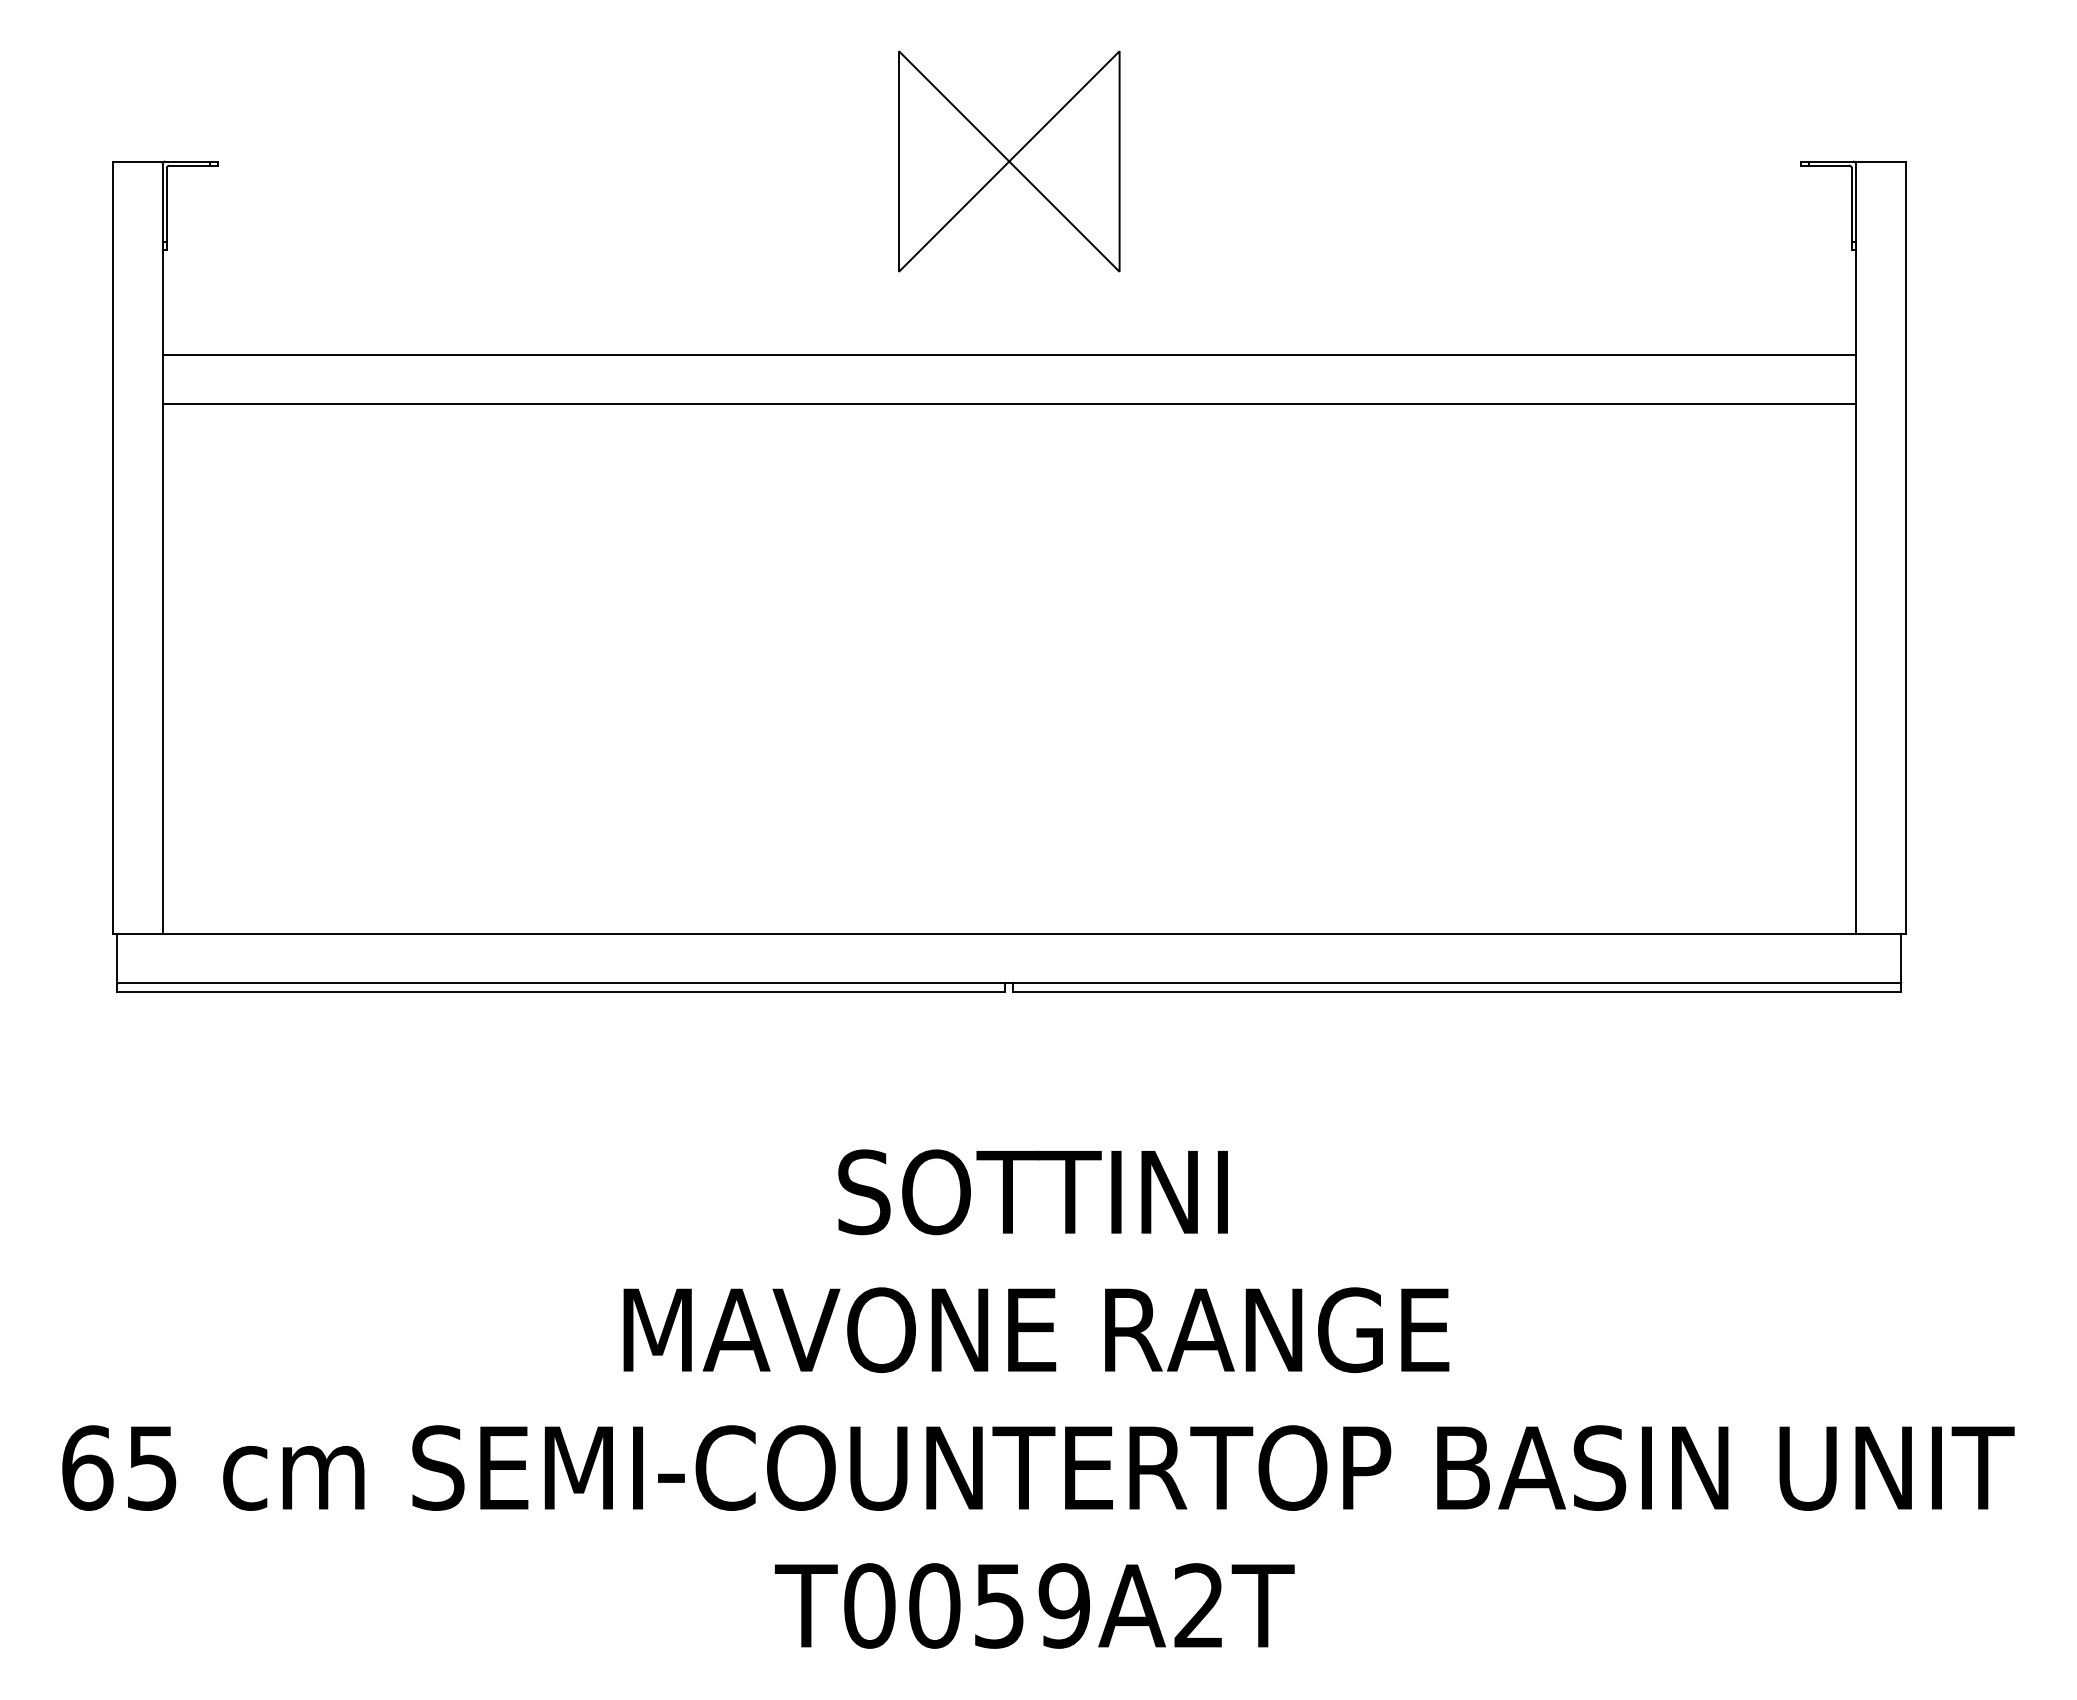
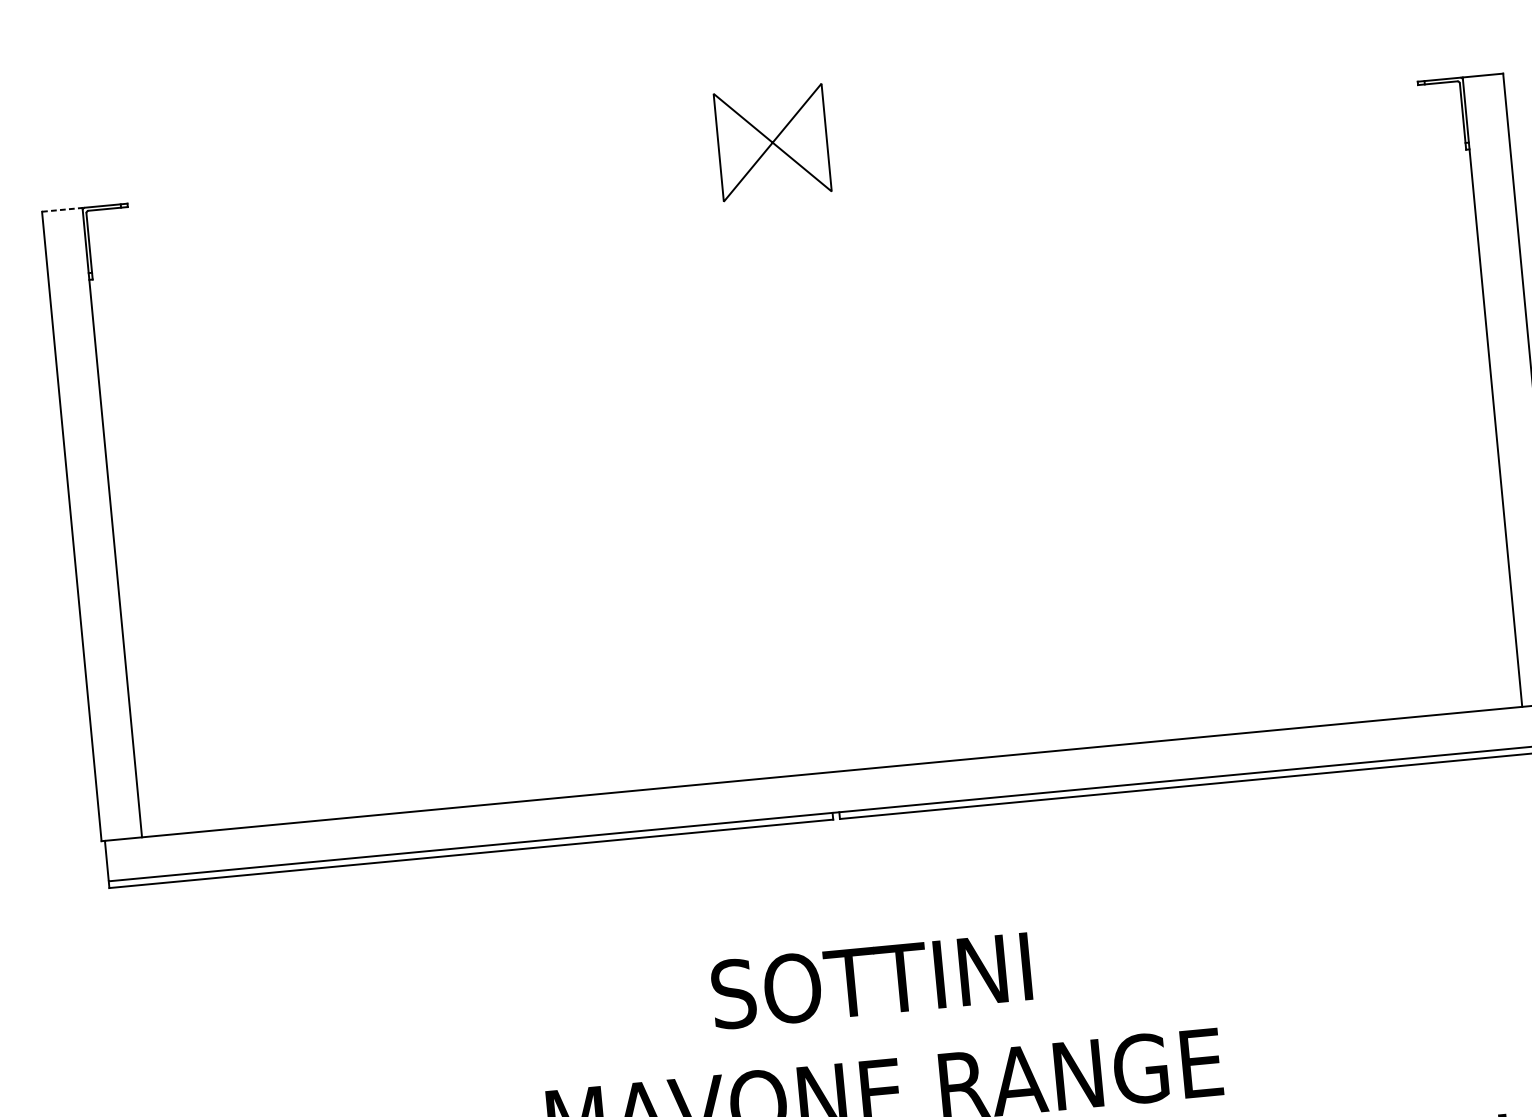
line: (137, 161) -> (62, 209), solid -> dashed
part: (1009, 161) -> (772, 142), size x0.6
line: (1008, 354) -> (786, 300), removed
line: (1008, 404) -> (790, 340), removed

